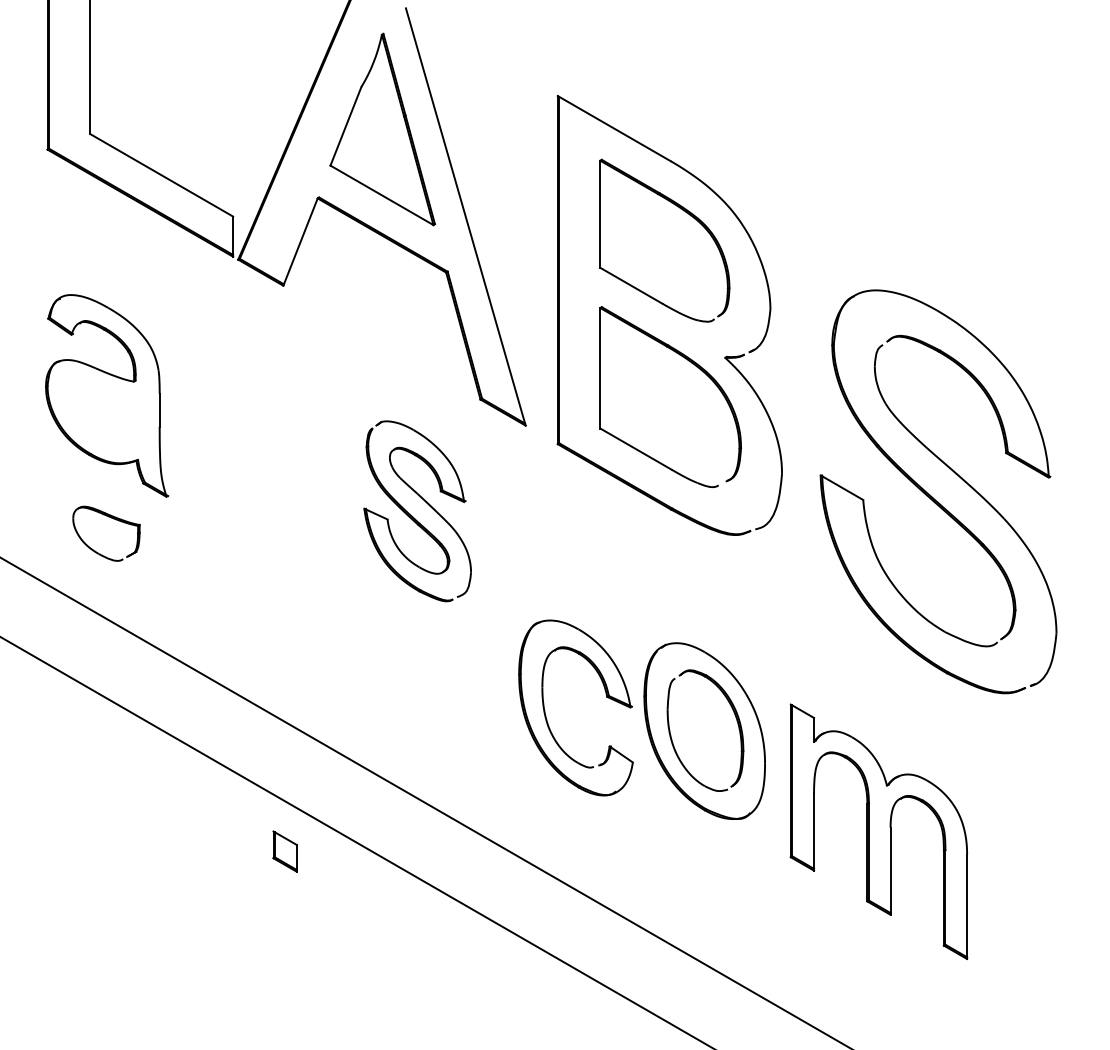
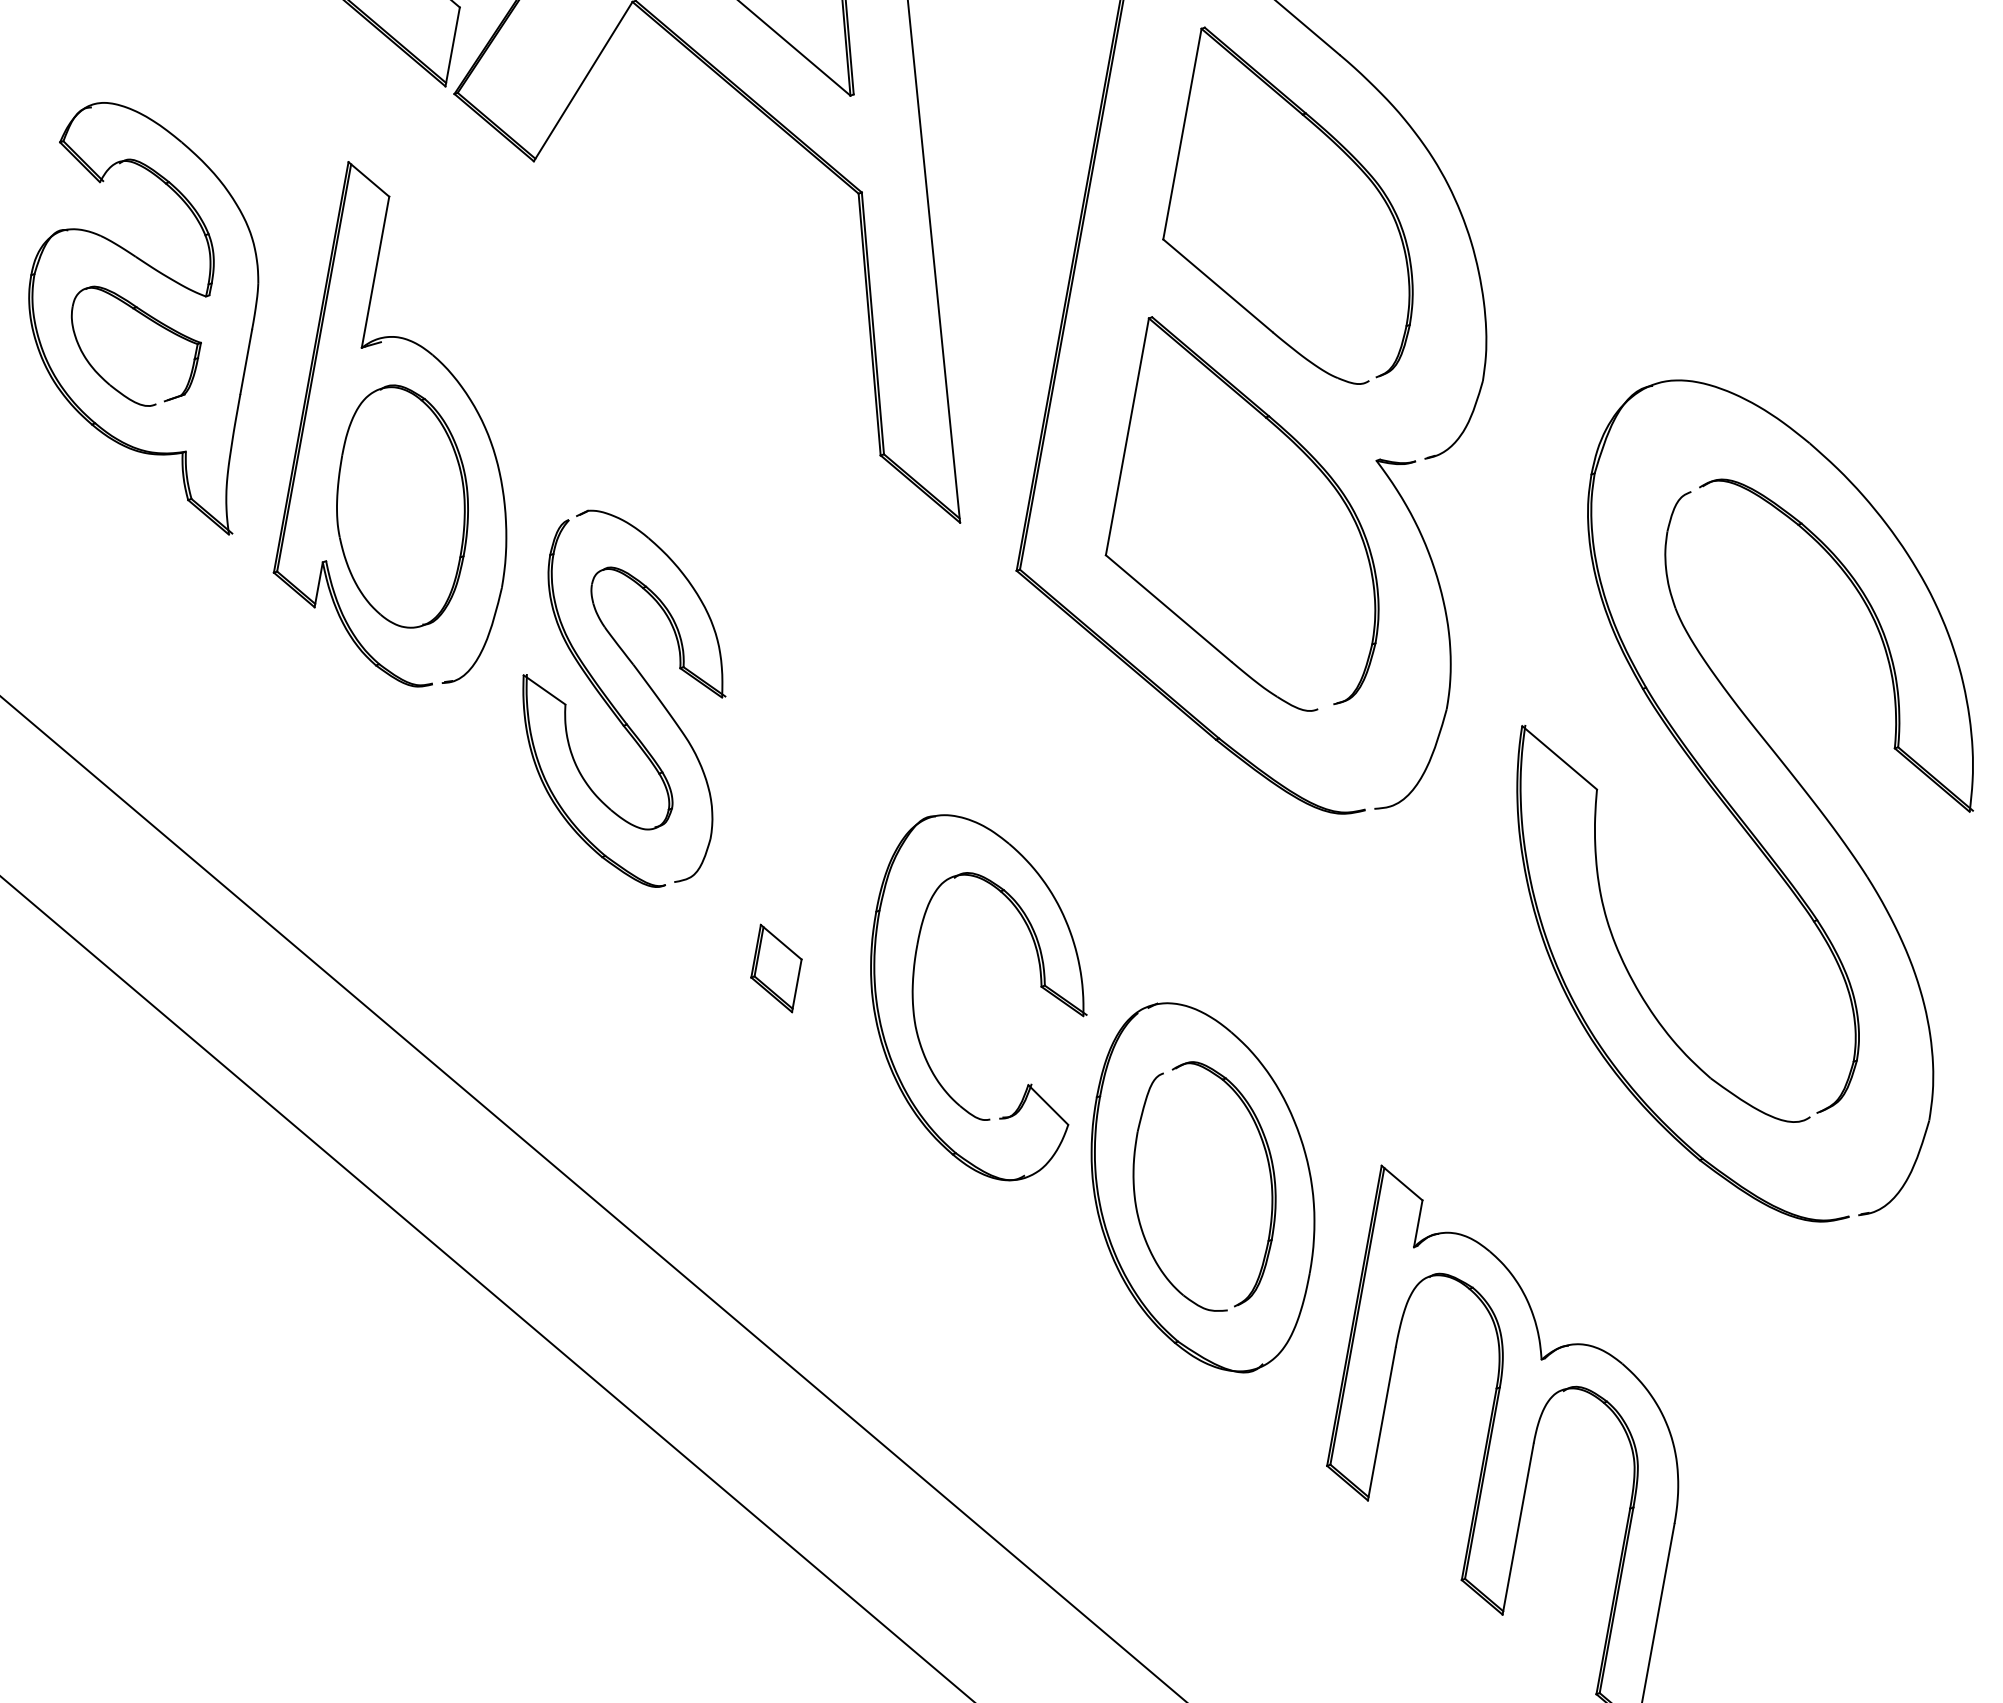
part: (248, 428) -> (414, 429), added
part: (412, 515) -> (615, 705), moved
part: (113, 519) -> (151, 322), moved
part: (546, 715) -> (915, 1001), moved
part: (284, 851) -> (775, 968), moved

